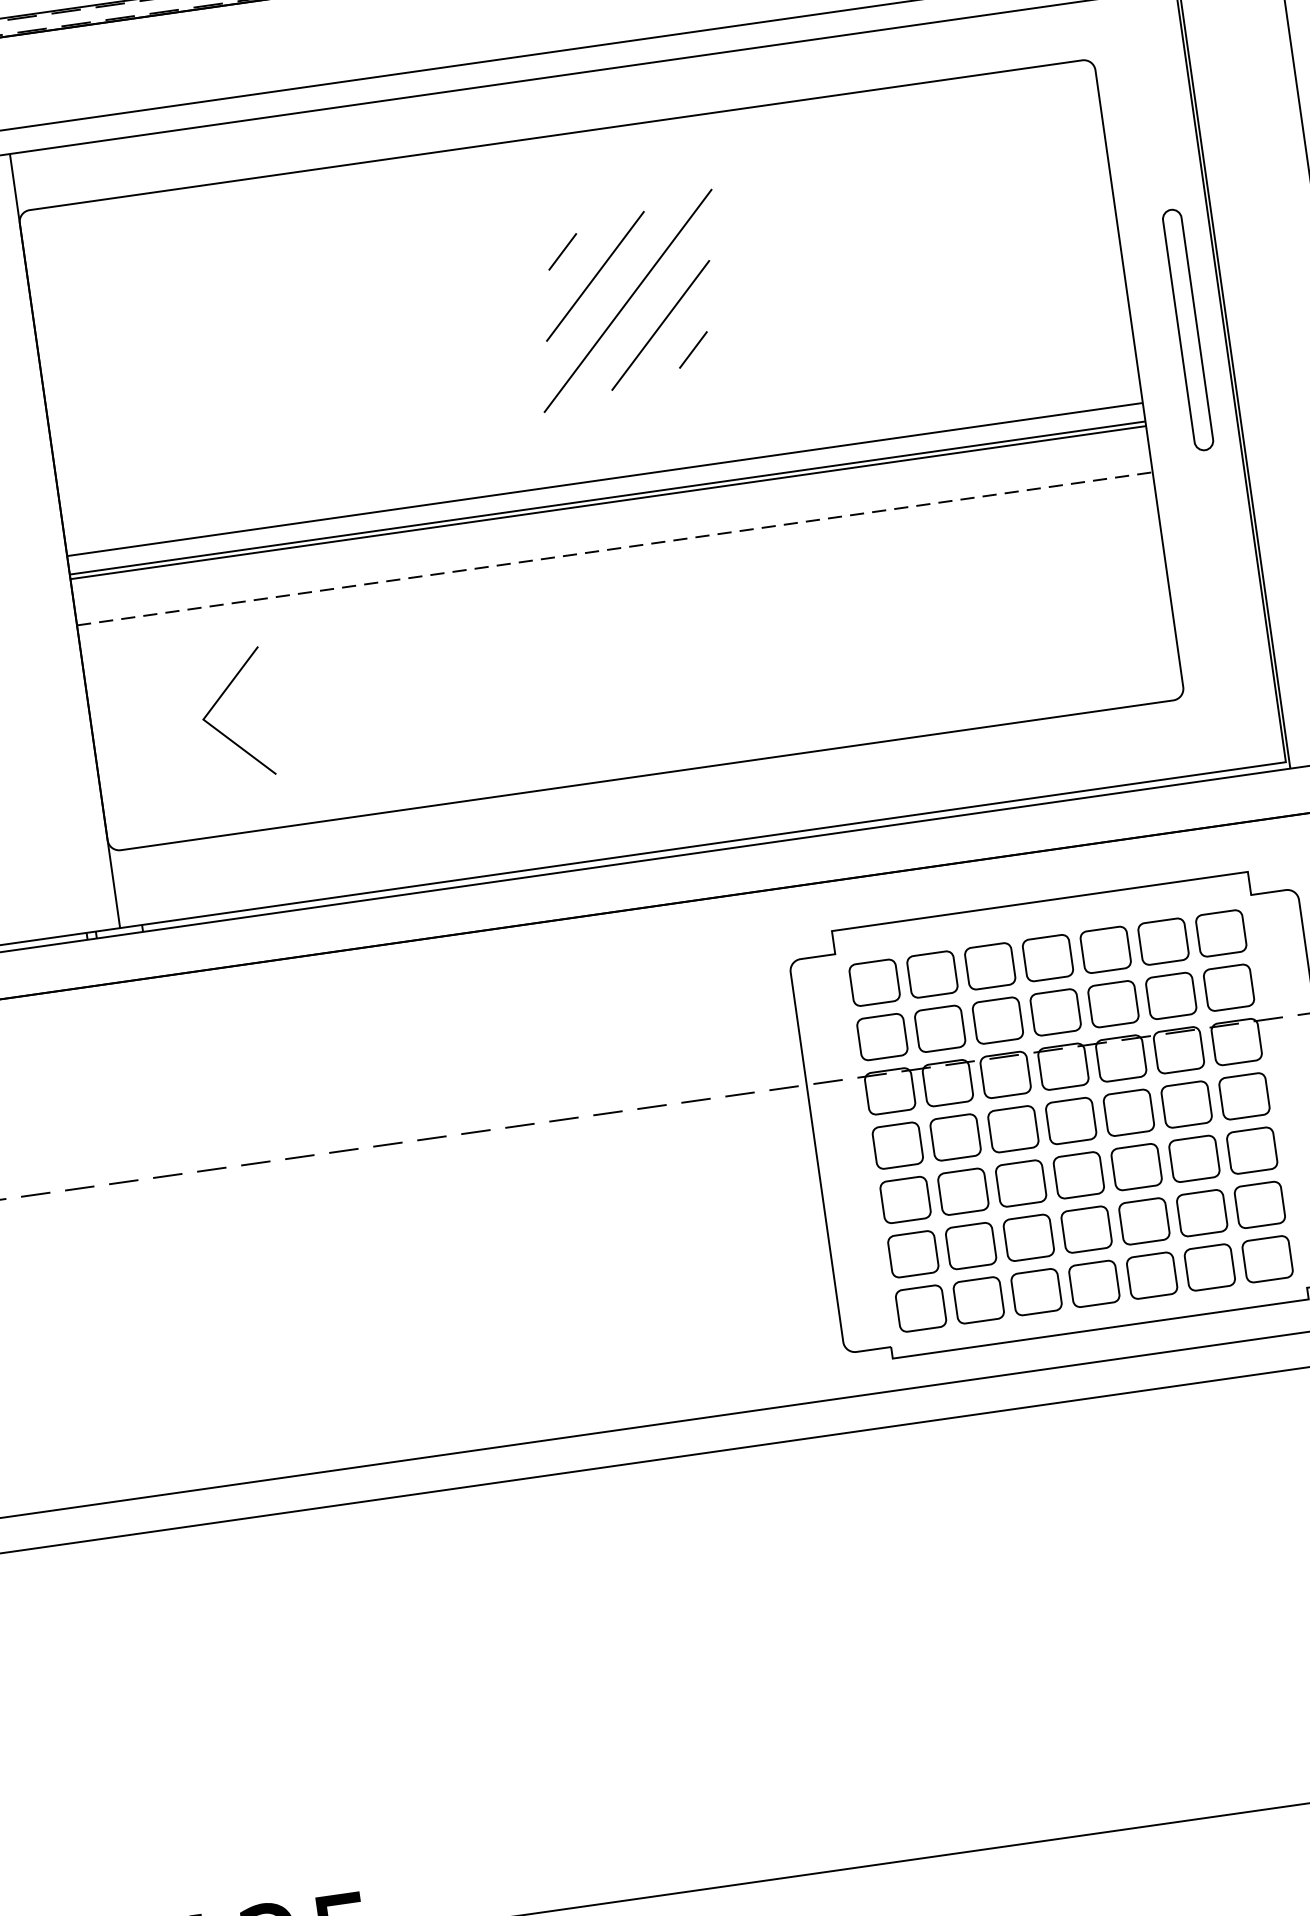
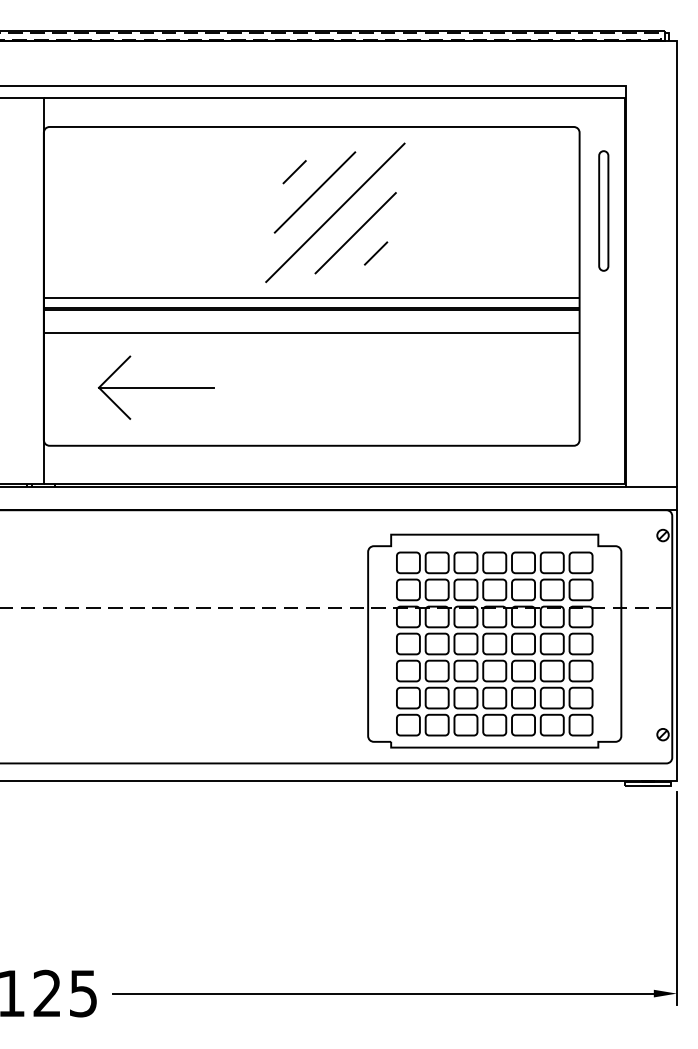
part: (628, 300) -> (335, 212), size x1.43
part: (1187, 329) -> (603, 210), moved
line: (614, 549) -> (311, 333), dashed -> solid
line: (318, 702) -> (156, 387), added

